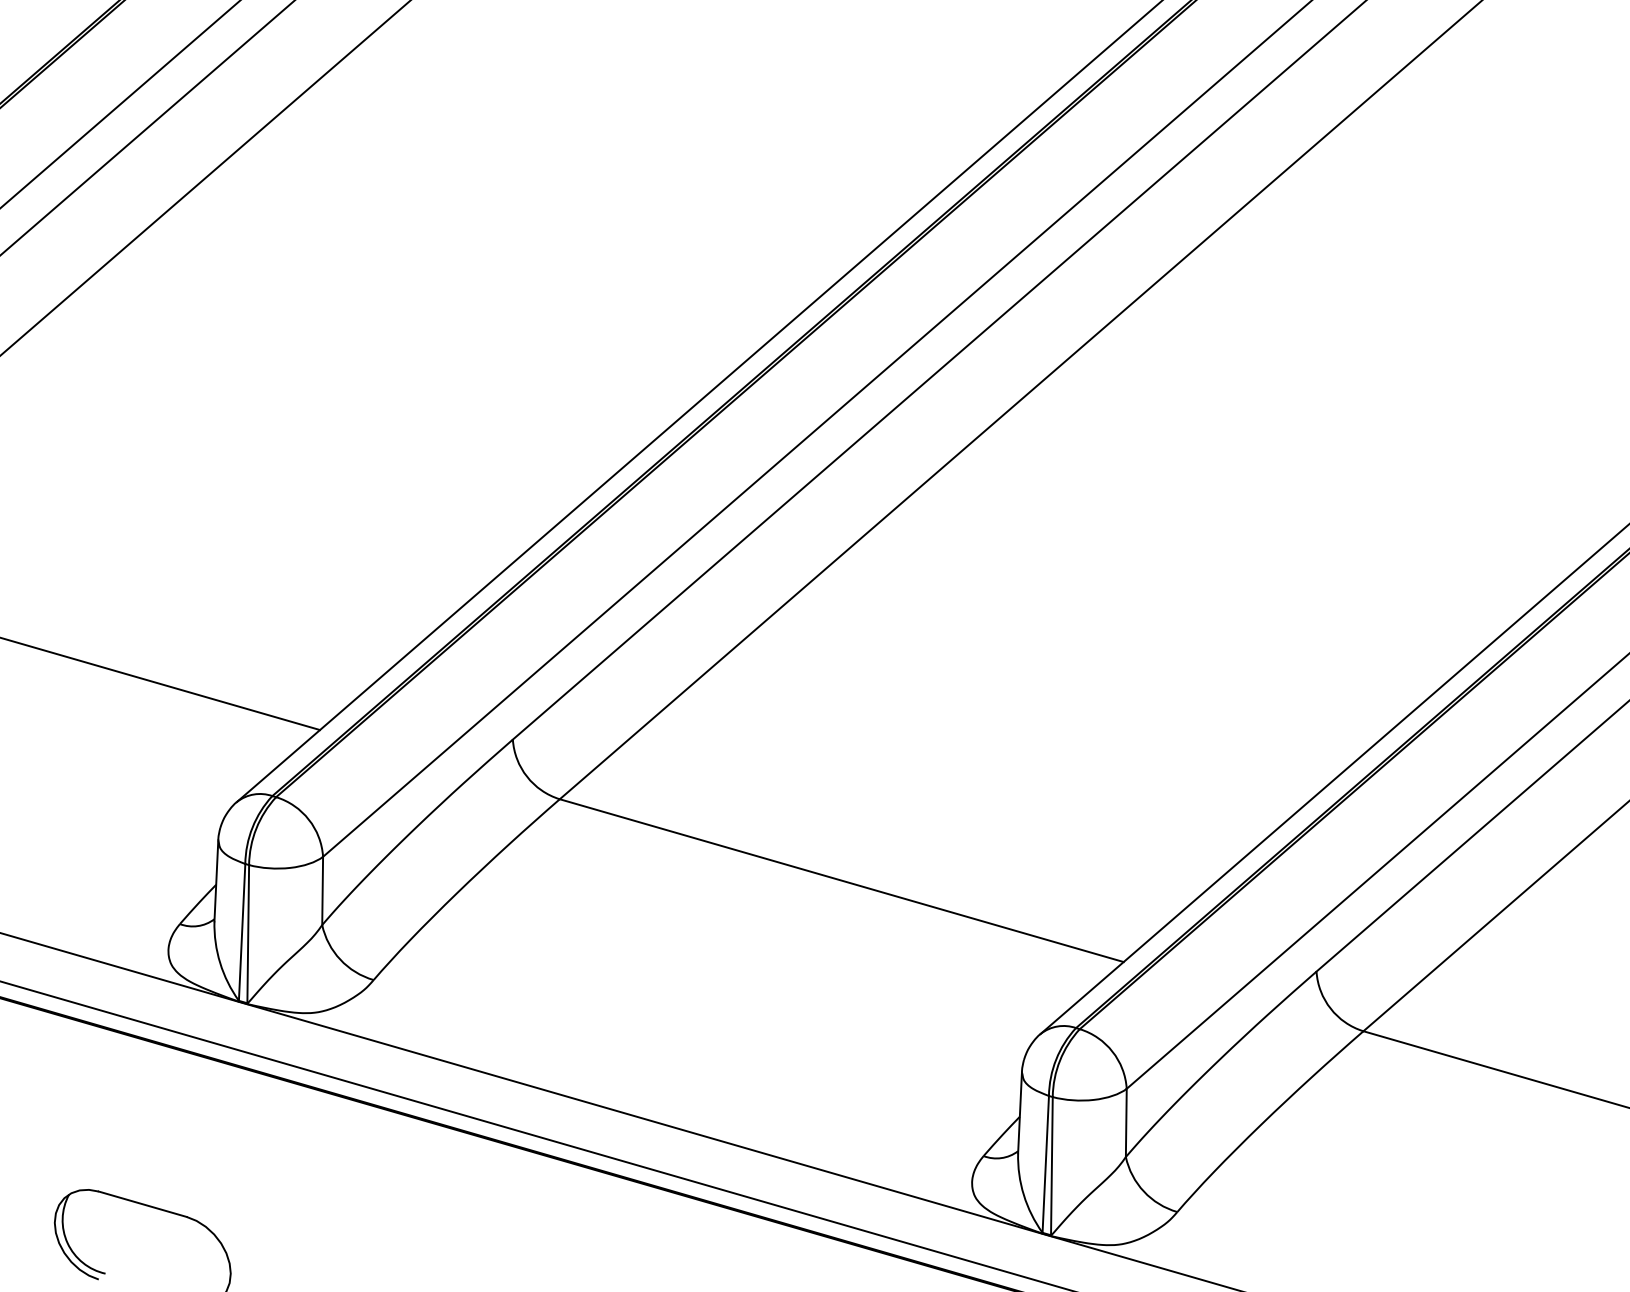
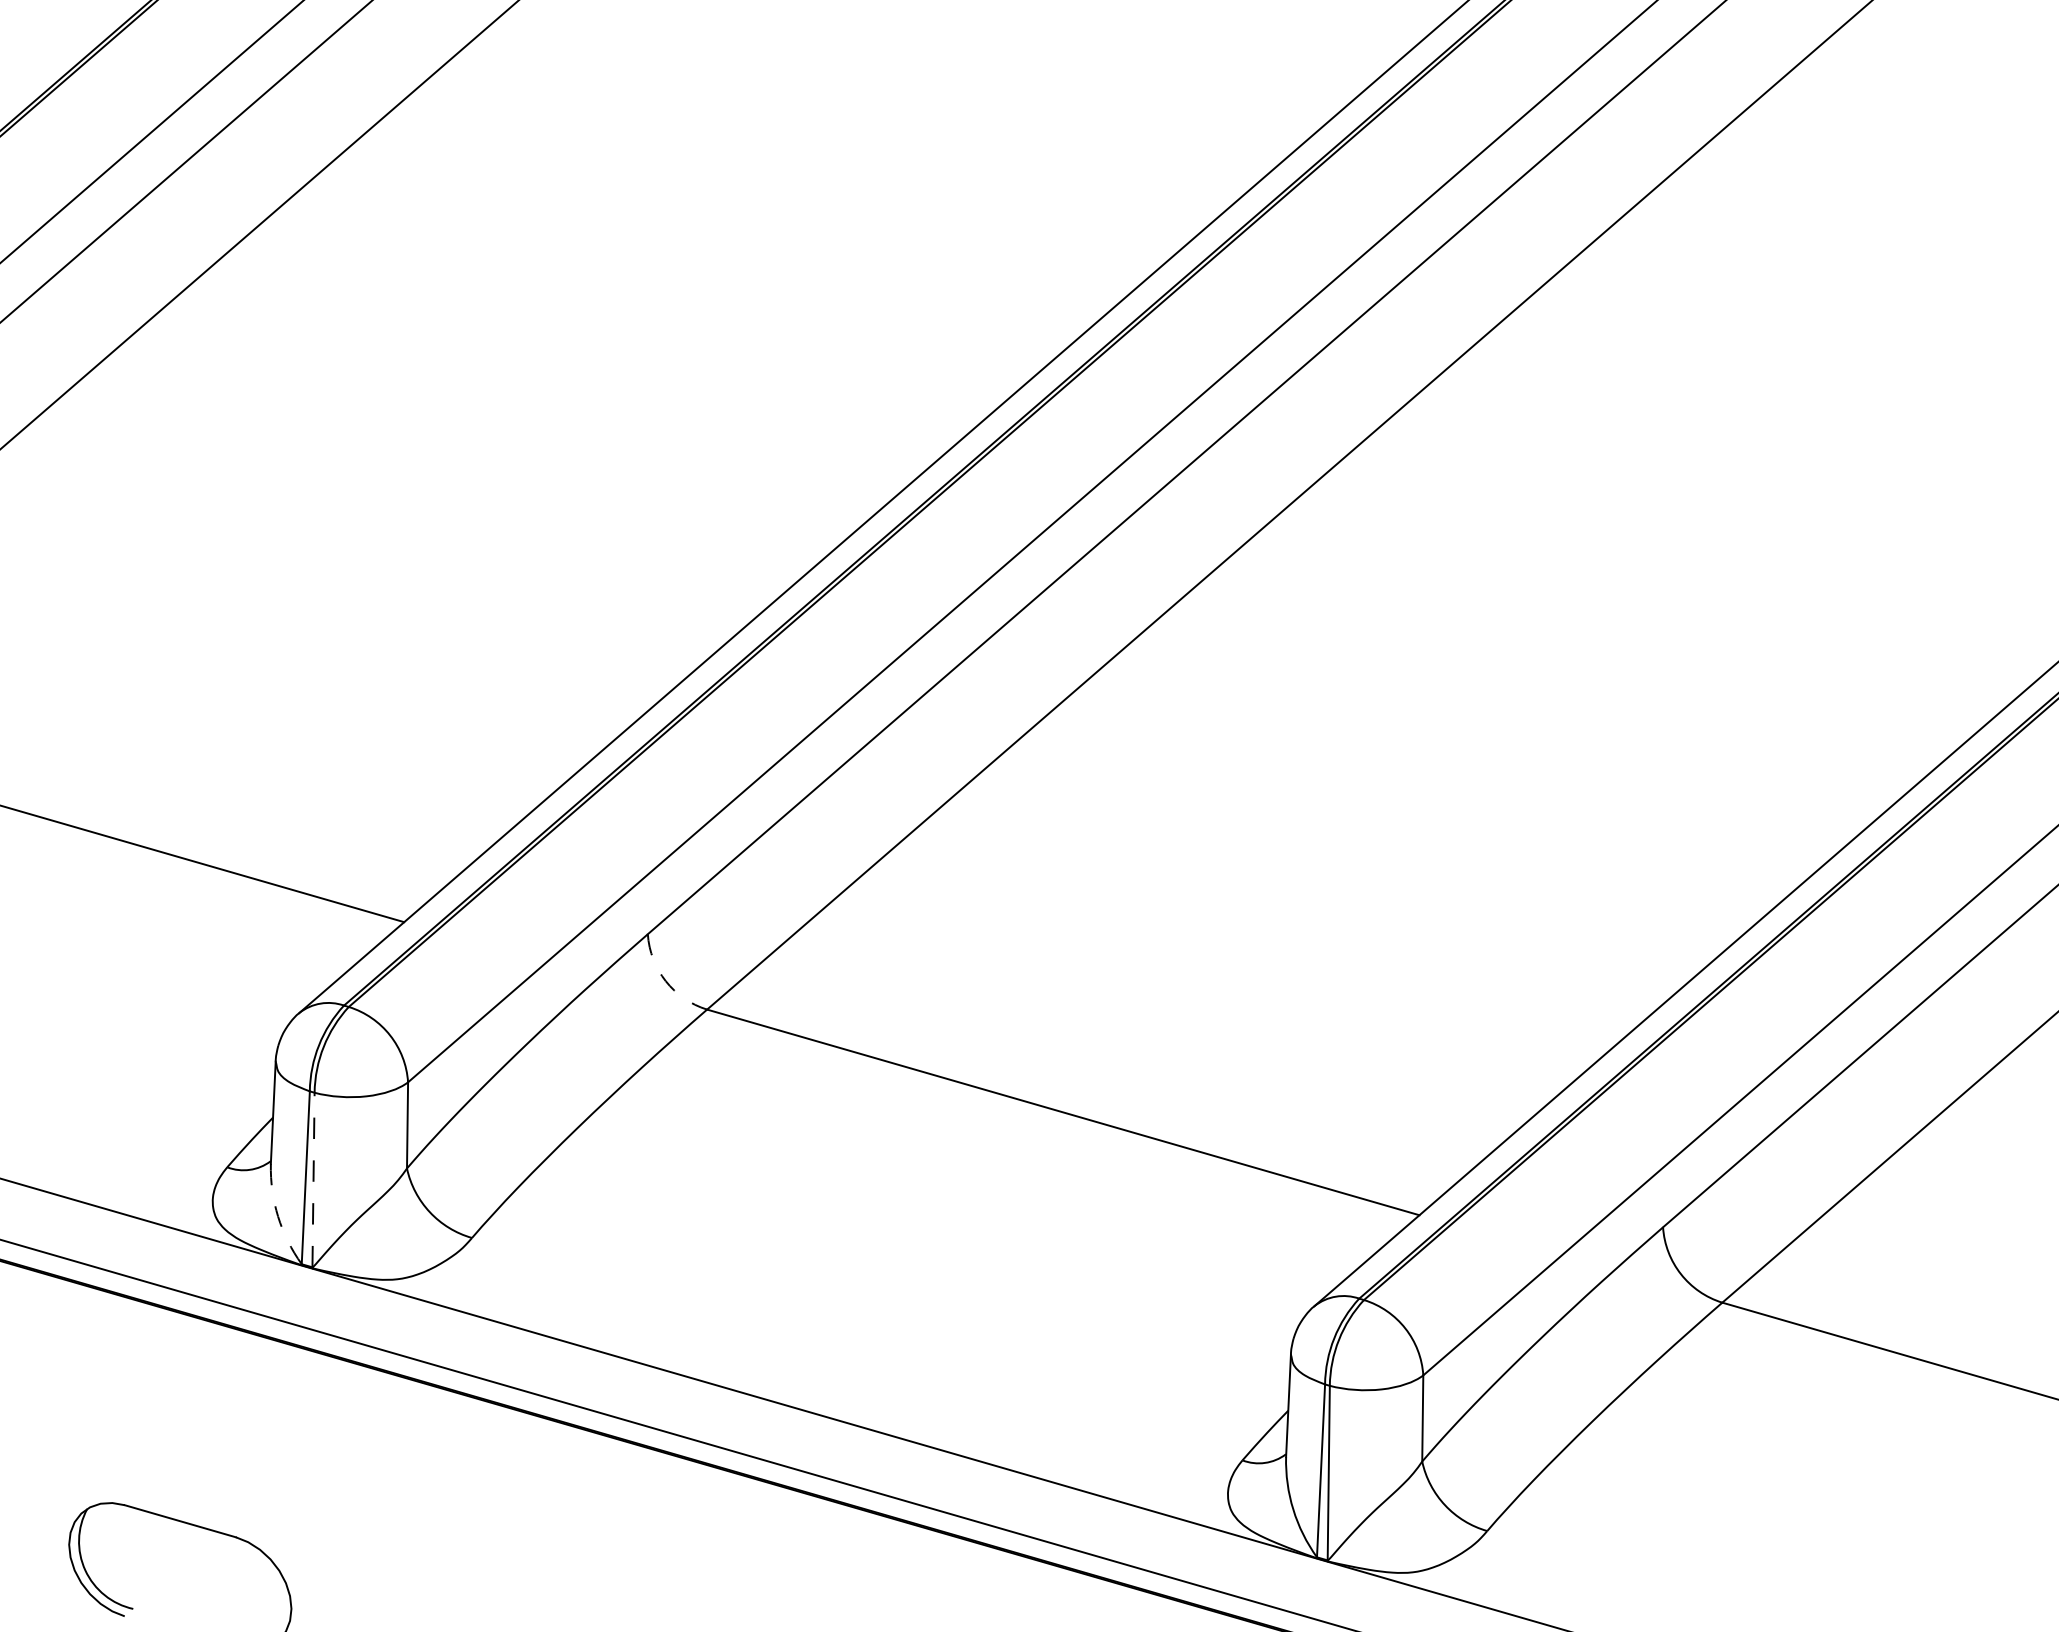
arc: (526, 777) -> (665, 981), solid -> dashed
line: (248, 933) -> (313, 1179), solid -> dashed
arc: (220, 963) -> (278, 1216), solid -> dashed

